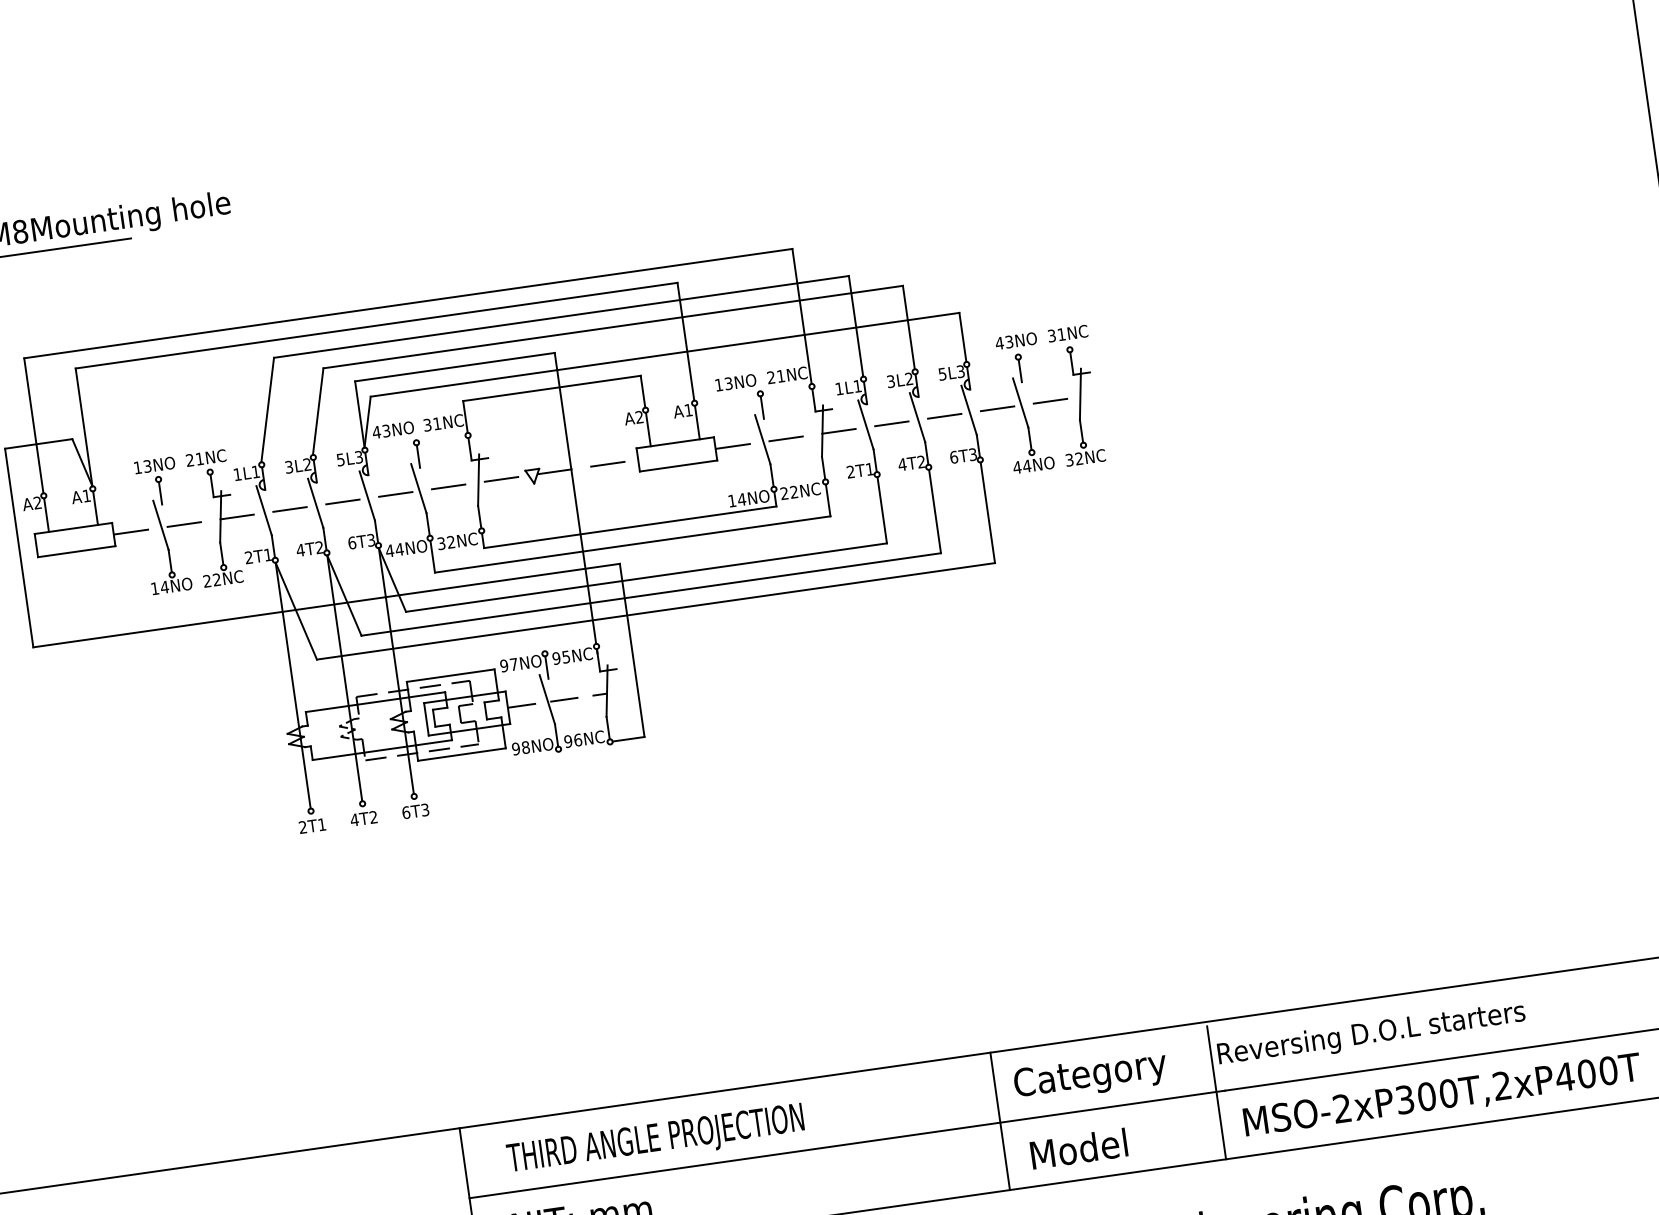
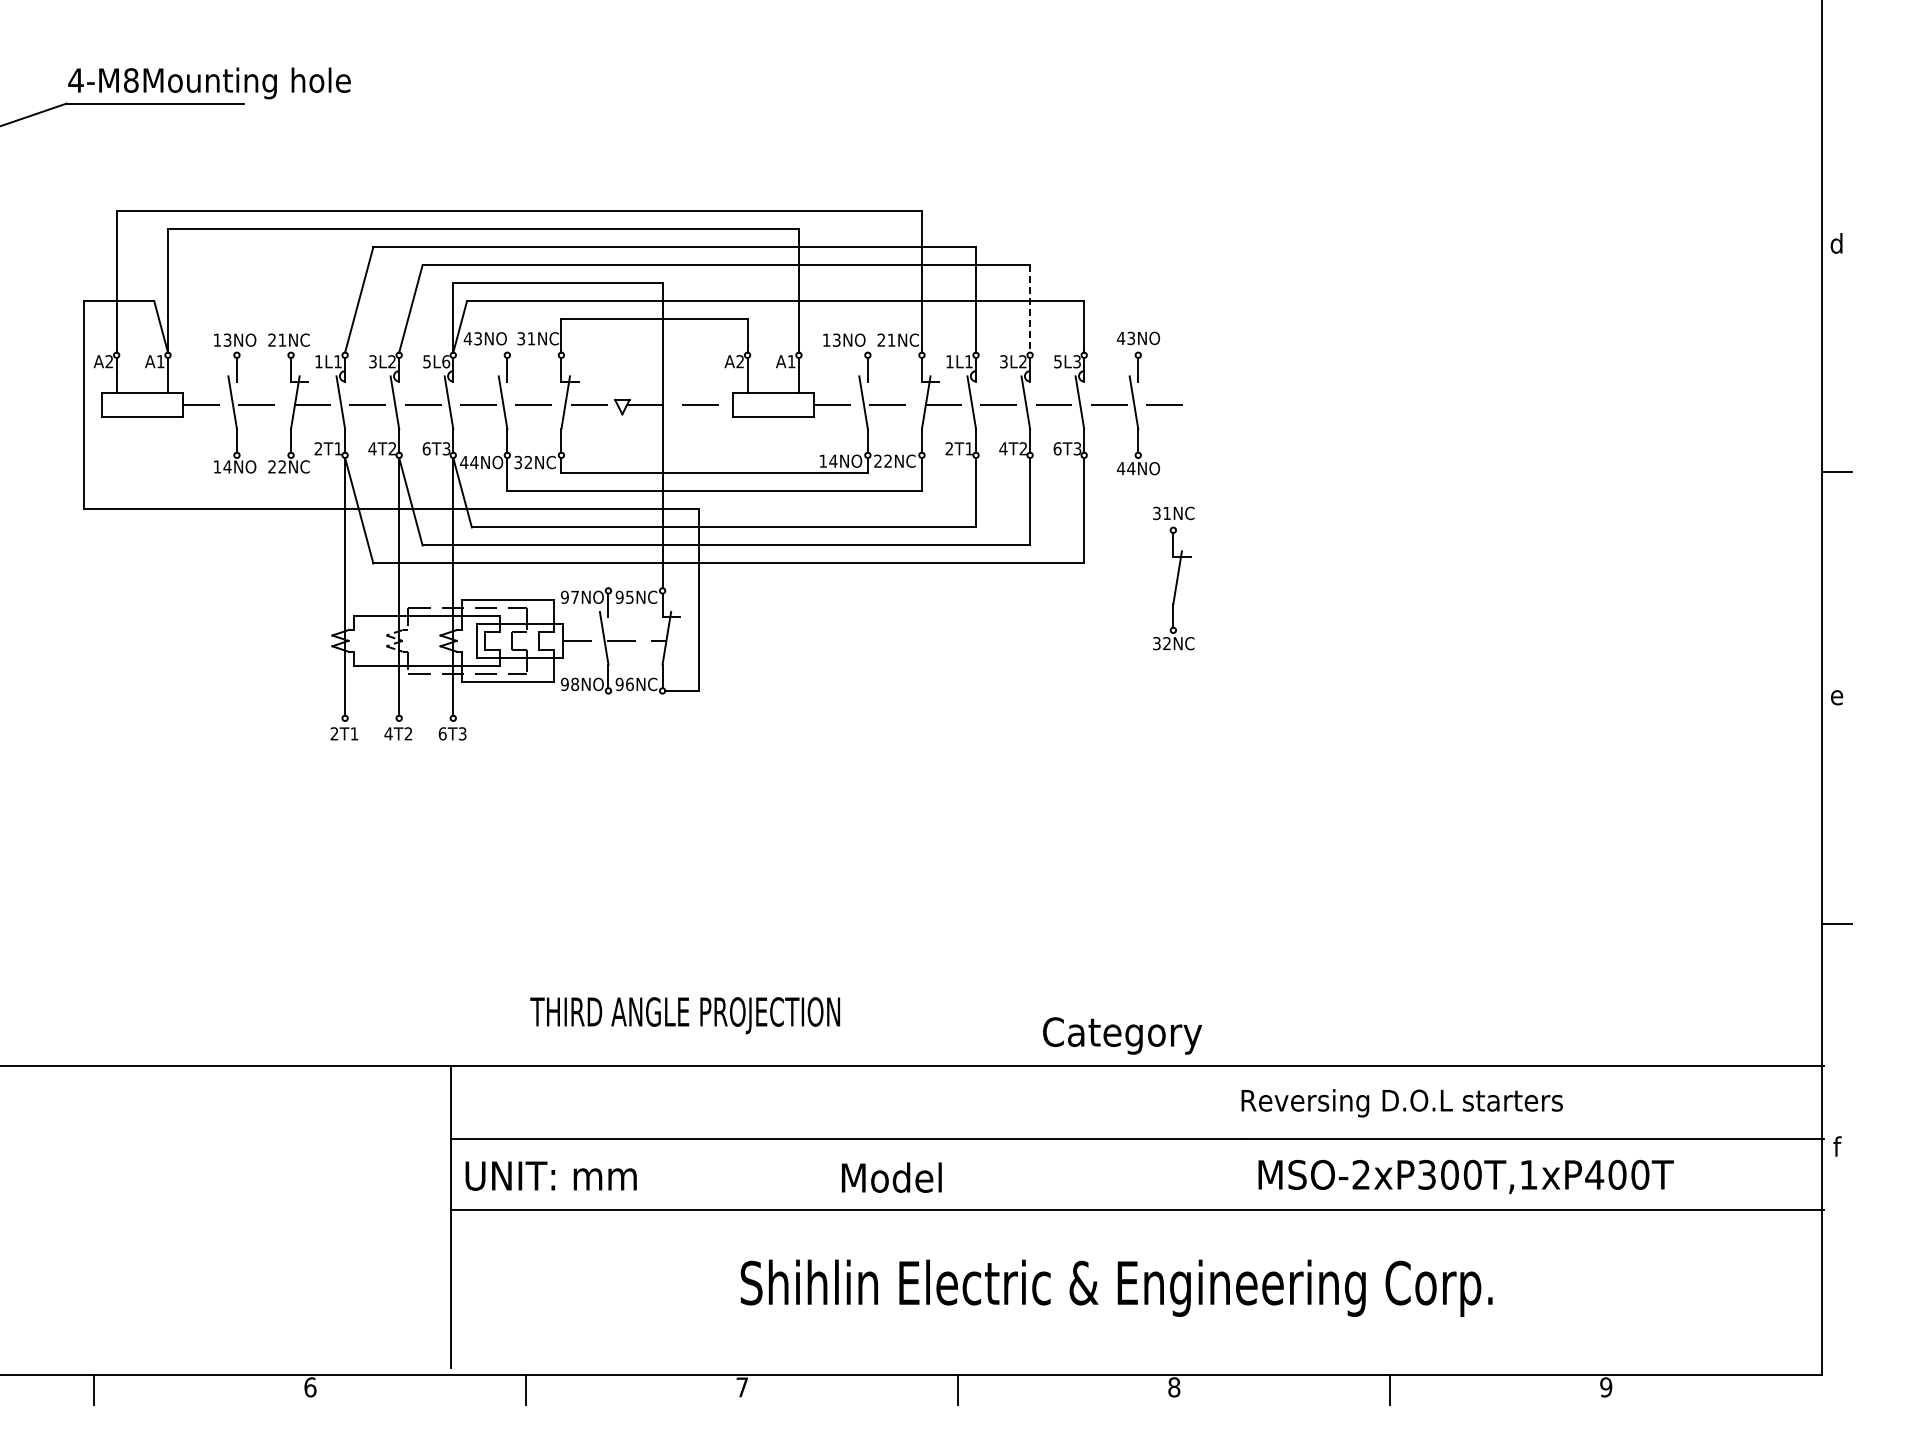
line: (909, 327) -> (1030, 308), solid -> dashed
part: (1076, 395) -> (1173, 578), moved
text: (359, 456) -> (446, 361), 5L3 -> 5L6
text: (1090, 1075) -> (1122, 1035), moved
text: (1501, 1085) -> (1528, 1174), MSO-2xP300T,2xP400T -> MSO-2xP300T,1xP400T
line: (1216, 1092) -> (1234, 1139), removed
line: (999, 1121) -> (1007, 1137), removed
text: (655, 1140) -> (684, 1015), moved
text: (1078, 1148) -> (891, 1177), moved

